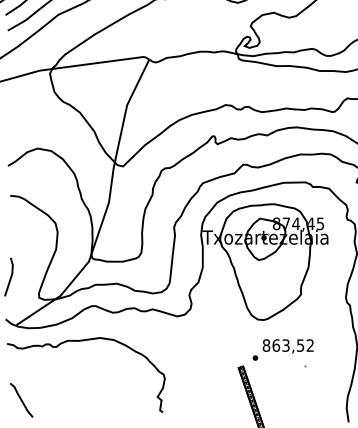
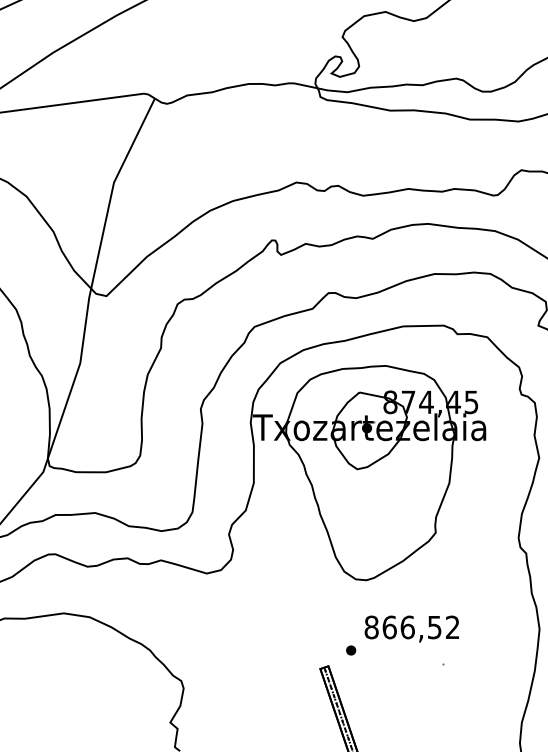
text: (285, 345) -> (406, 627), 863,52 -> 866,52

